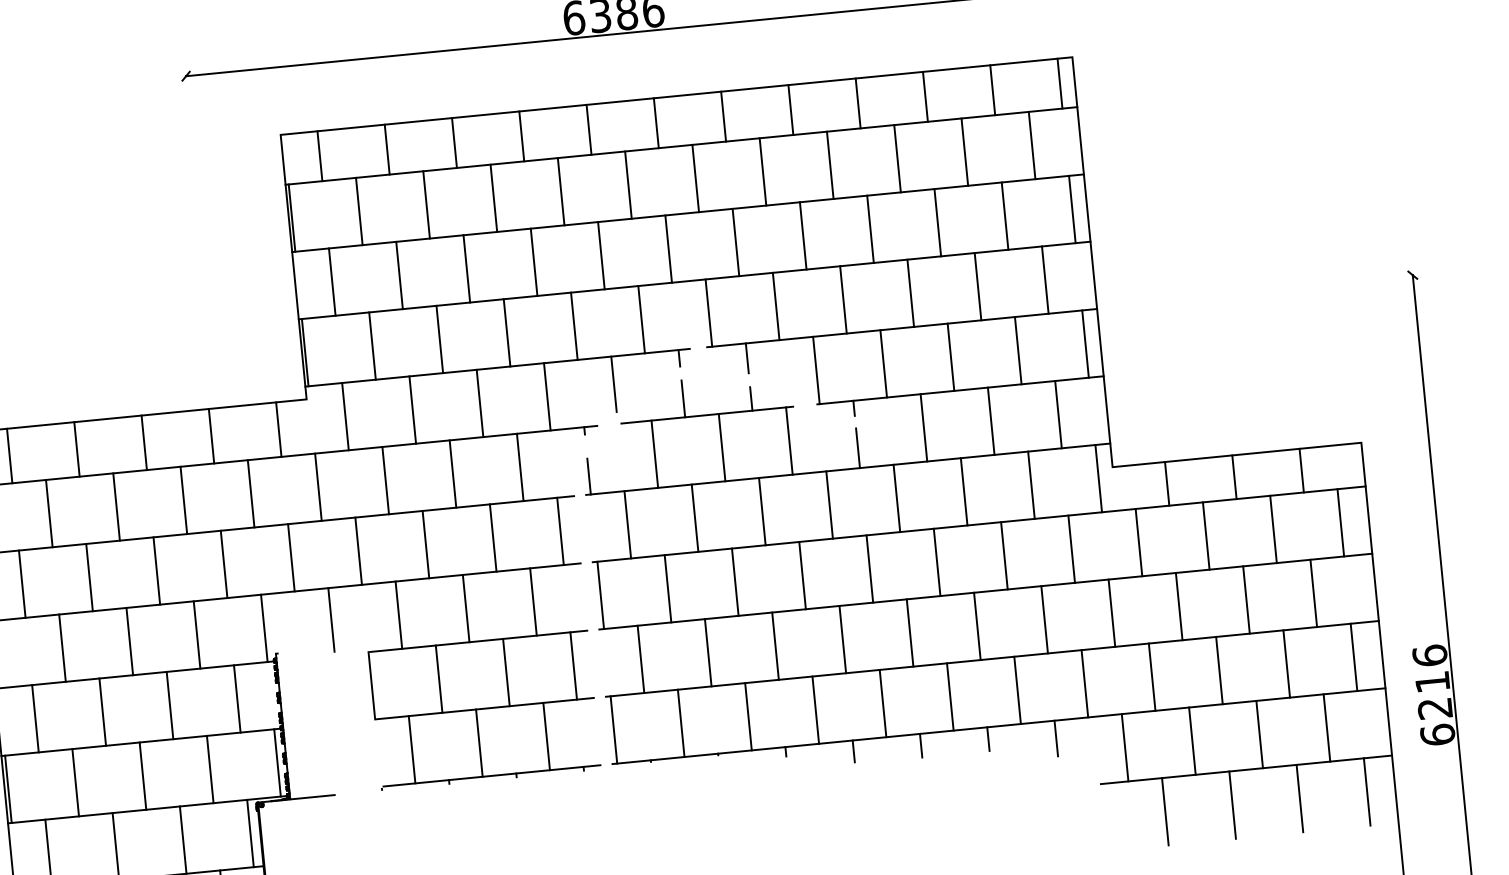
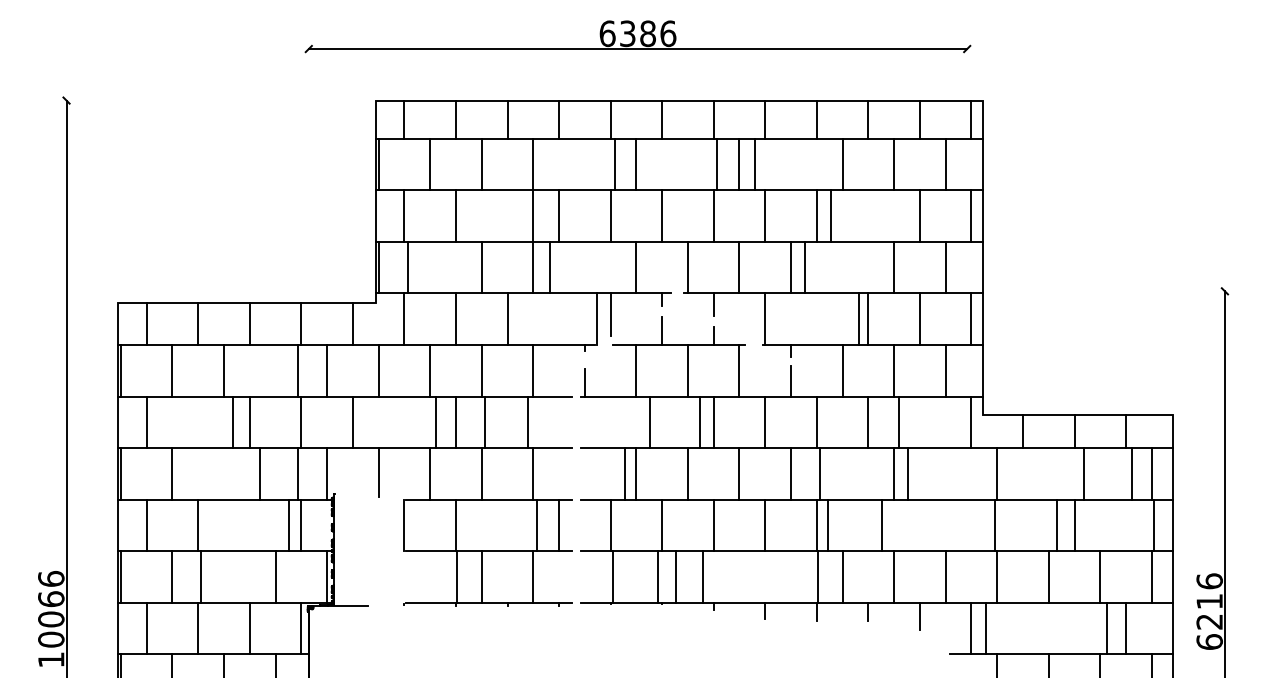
line: (830, 165) -> (755, 164), moved
line: (695, 178) -> (716, 164), moved
line: (560, 191) -> (614, 164), moved
line: (937, 221) -> (831, 215), moved
line: (466, 268) -> (532, 215), moved
line: (910, 293) -> (804, 267), moved
line: (573, 326) -> (549, 267), moved
line: (372, 345) -> (408, 267), moved
line: (883, 364) -> (858, 319), moved
line: (547, 397) -> (597, 319), moved
line: (1030, 485) -> (898, 422), moved
line: (183, 500) -> (297, 370), moved
line: (695, 518) -> (700, 422), moved
line: (627, 525) -> (649, 422), moved
line: (1273, 528) -> (1132, 473), moved
line: (561, 531) -> (528, 422), moved
line: (1205, 535) -> (1083, 473), moved
line: (493, 538) -> (484, 422), moved
line: (1071, 548) -> (907, 473), moved
line: (358, 551) -> (436, 422), moved
line: (936, 561) -> (819, 473), moved
line: (89, 577) -> (233, 422), moved
line: (1314, 593) -> (1154, 525), moved
line: (600, 594) -> (624, 473), moved
line: (1179, 606) -> (1057, 525), moved
line: (1111, 613) -> (995, 525), moved
line: (1044, 619) -> (881, 525), moved
line: (977, 626) -> (828, 525), moved
line: (196, 634) -> (297, 473), moved
line: (129, 641) -> (259, 473), moved
line: (506, 672) -> (536, 525), moved
line: (883, 702) -> (818, 576), moved
line: (169, 705) -> (288, 525), moved
line: (815, 709) -> (703, 576), moved
line: (747, 716) -> (657, 576), moved
line: (681, 722) -> (676, 576), moved
line: (613, 729) -> (612, 576), moved
line: (1259, 734) -> (1106, 628), moved
line: (1193, 741) -> (986, 628), moved
line: (412, 749) -> (457, 576), moved
line: (142, 775) -> (200, 576), moved

